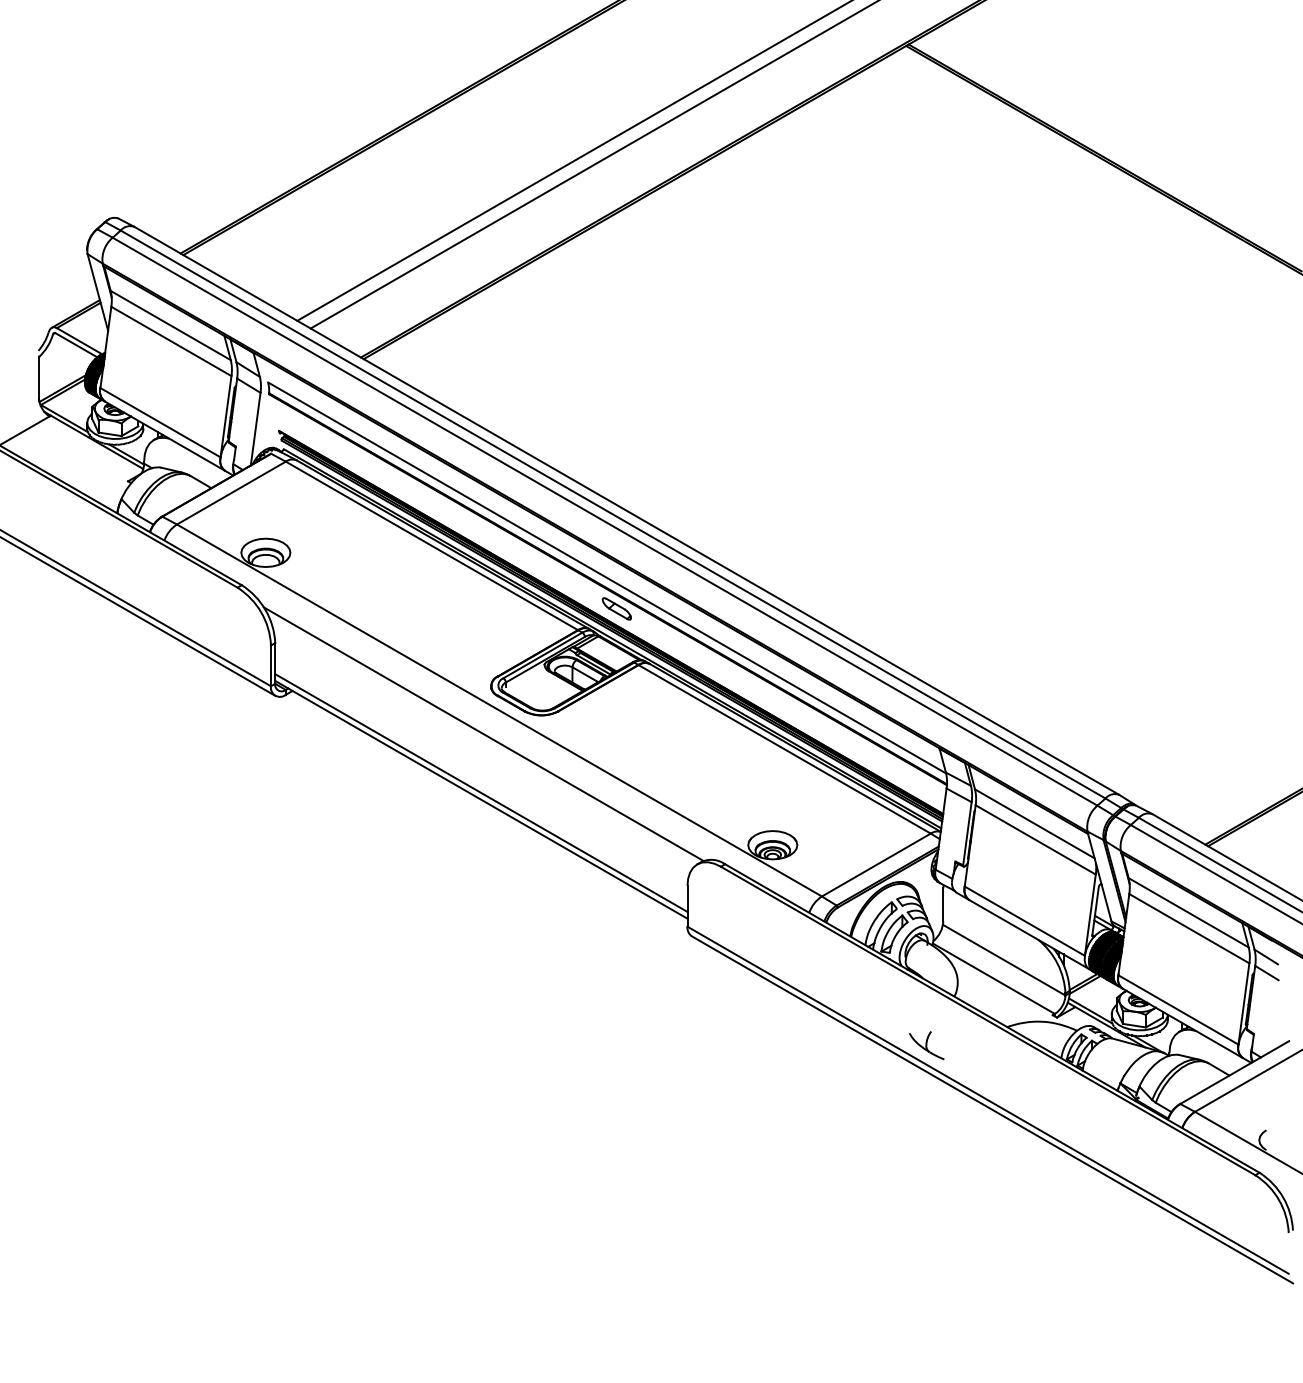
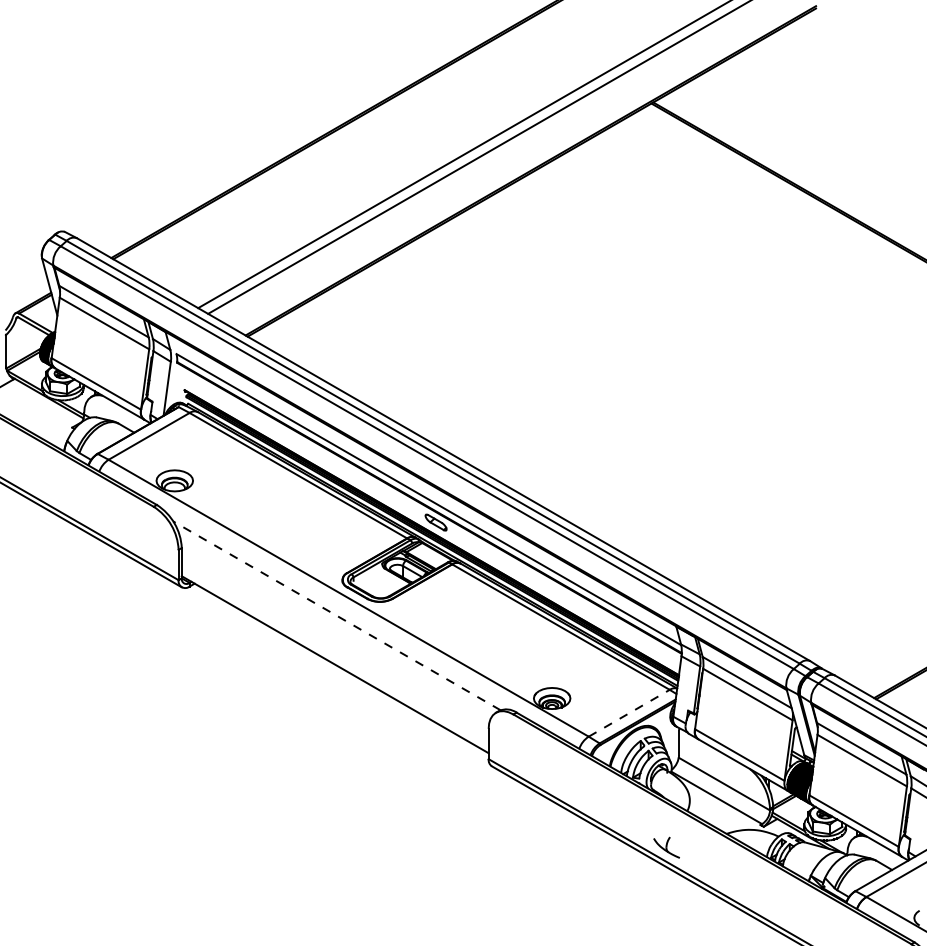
line: (483, 734) -> (336, 616), solid -> dashed
line: (481, 792) -> (335, 659), removed
line: (876, 865) -> (629, 713), solid -> dashed

